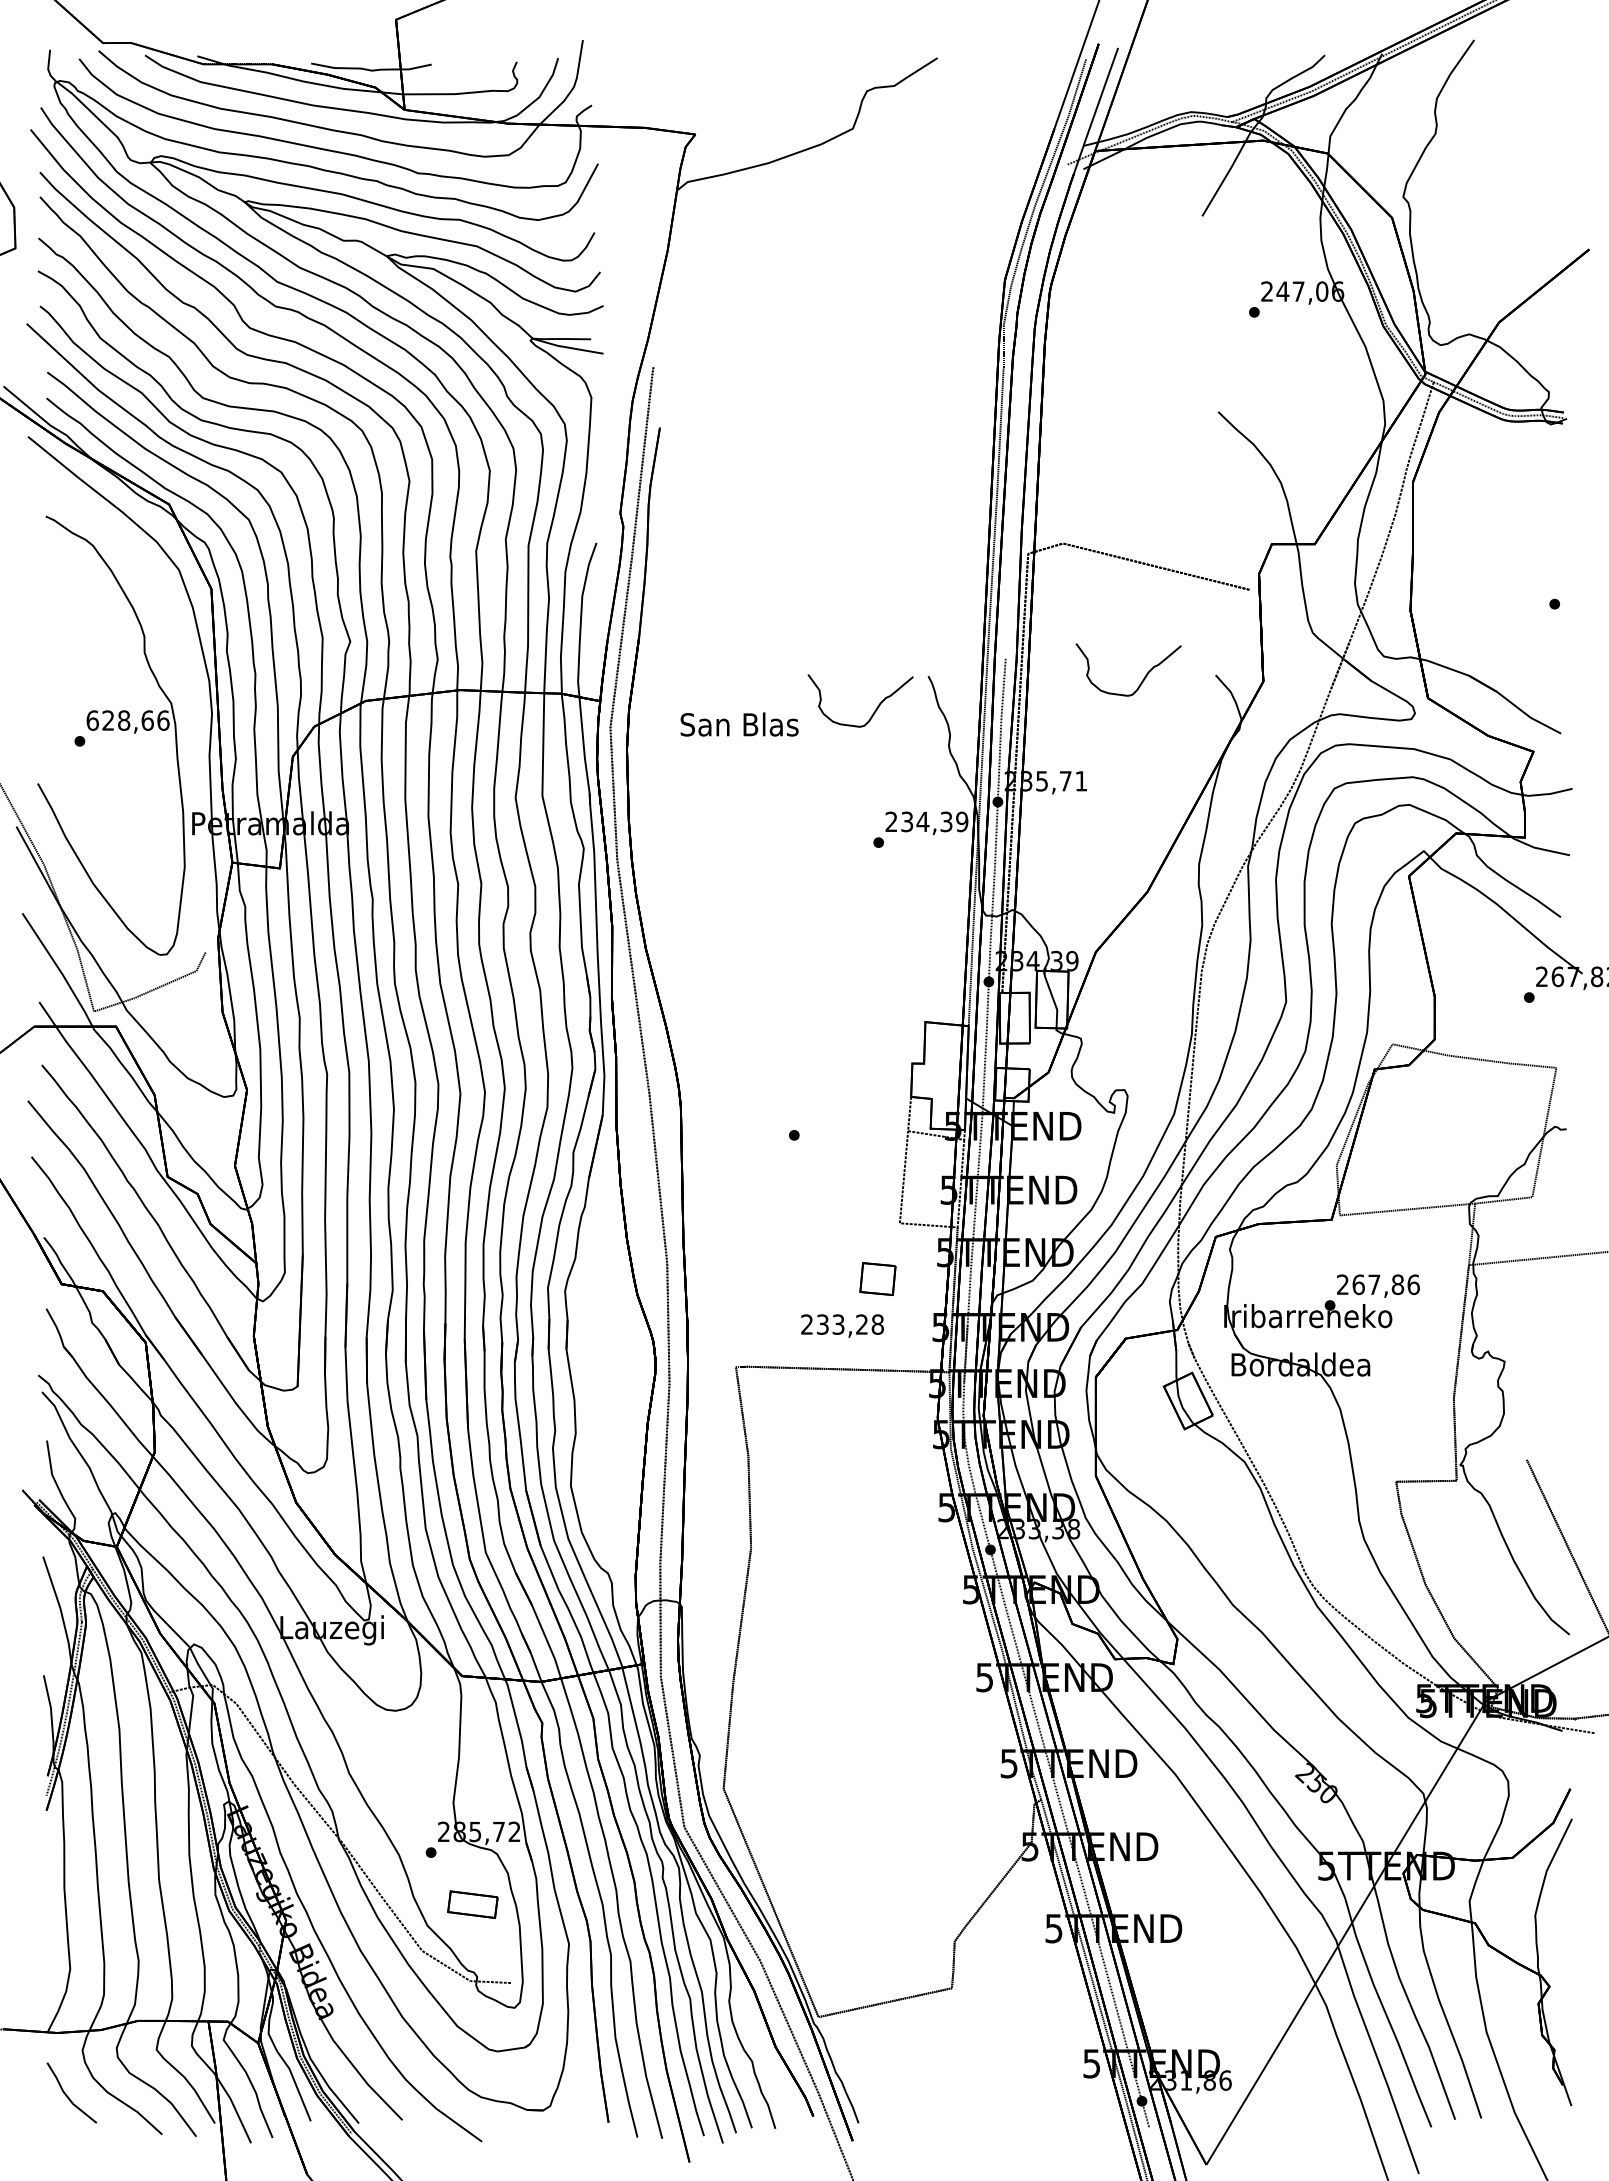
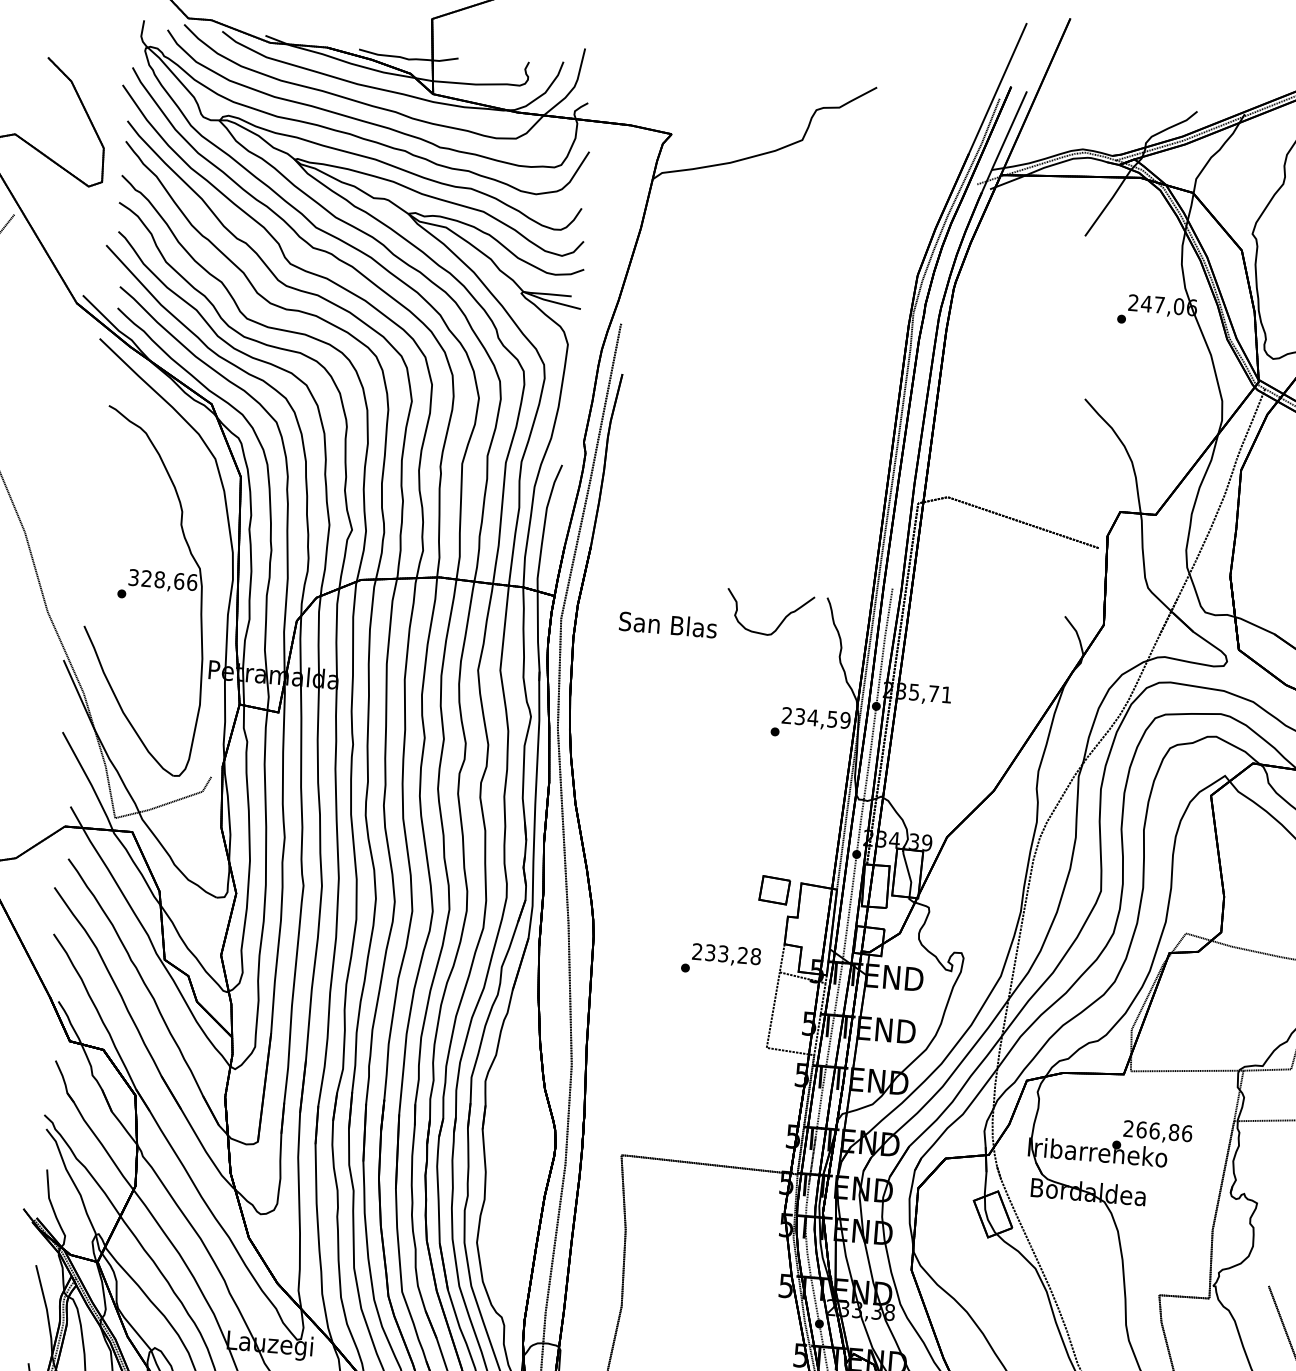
curve: (1142, 679) -> (1004, 614), removed
text: (92, 720) -> (133, 577), 628,66 -> 328,66
text: (946, 821) -> (832, 719), 234,39 -> 234,59
part: (877, 1279) -> (774, 890), moved
text: (1374, 1284) -> (1154, 1130), 267,86 -> 266,86
text: (842, 1325) -> (726, 954), moved

